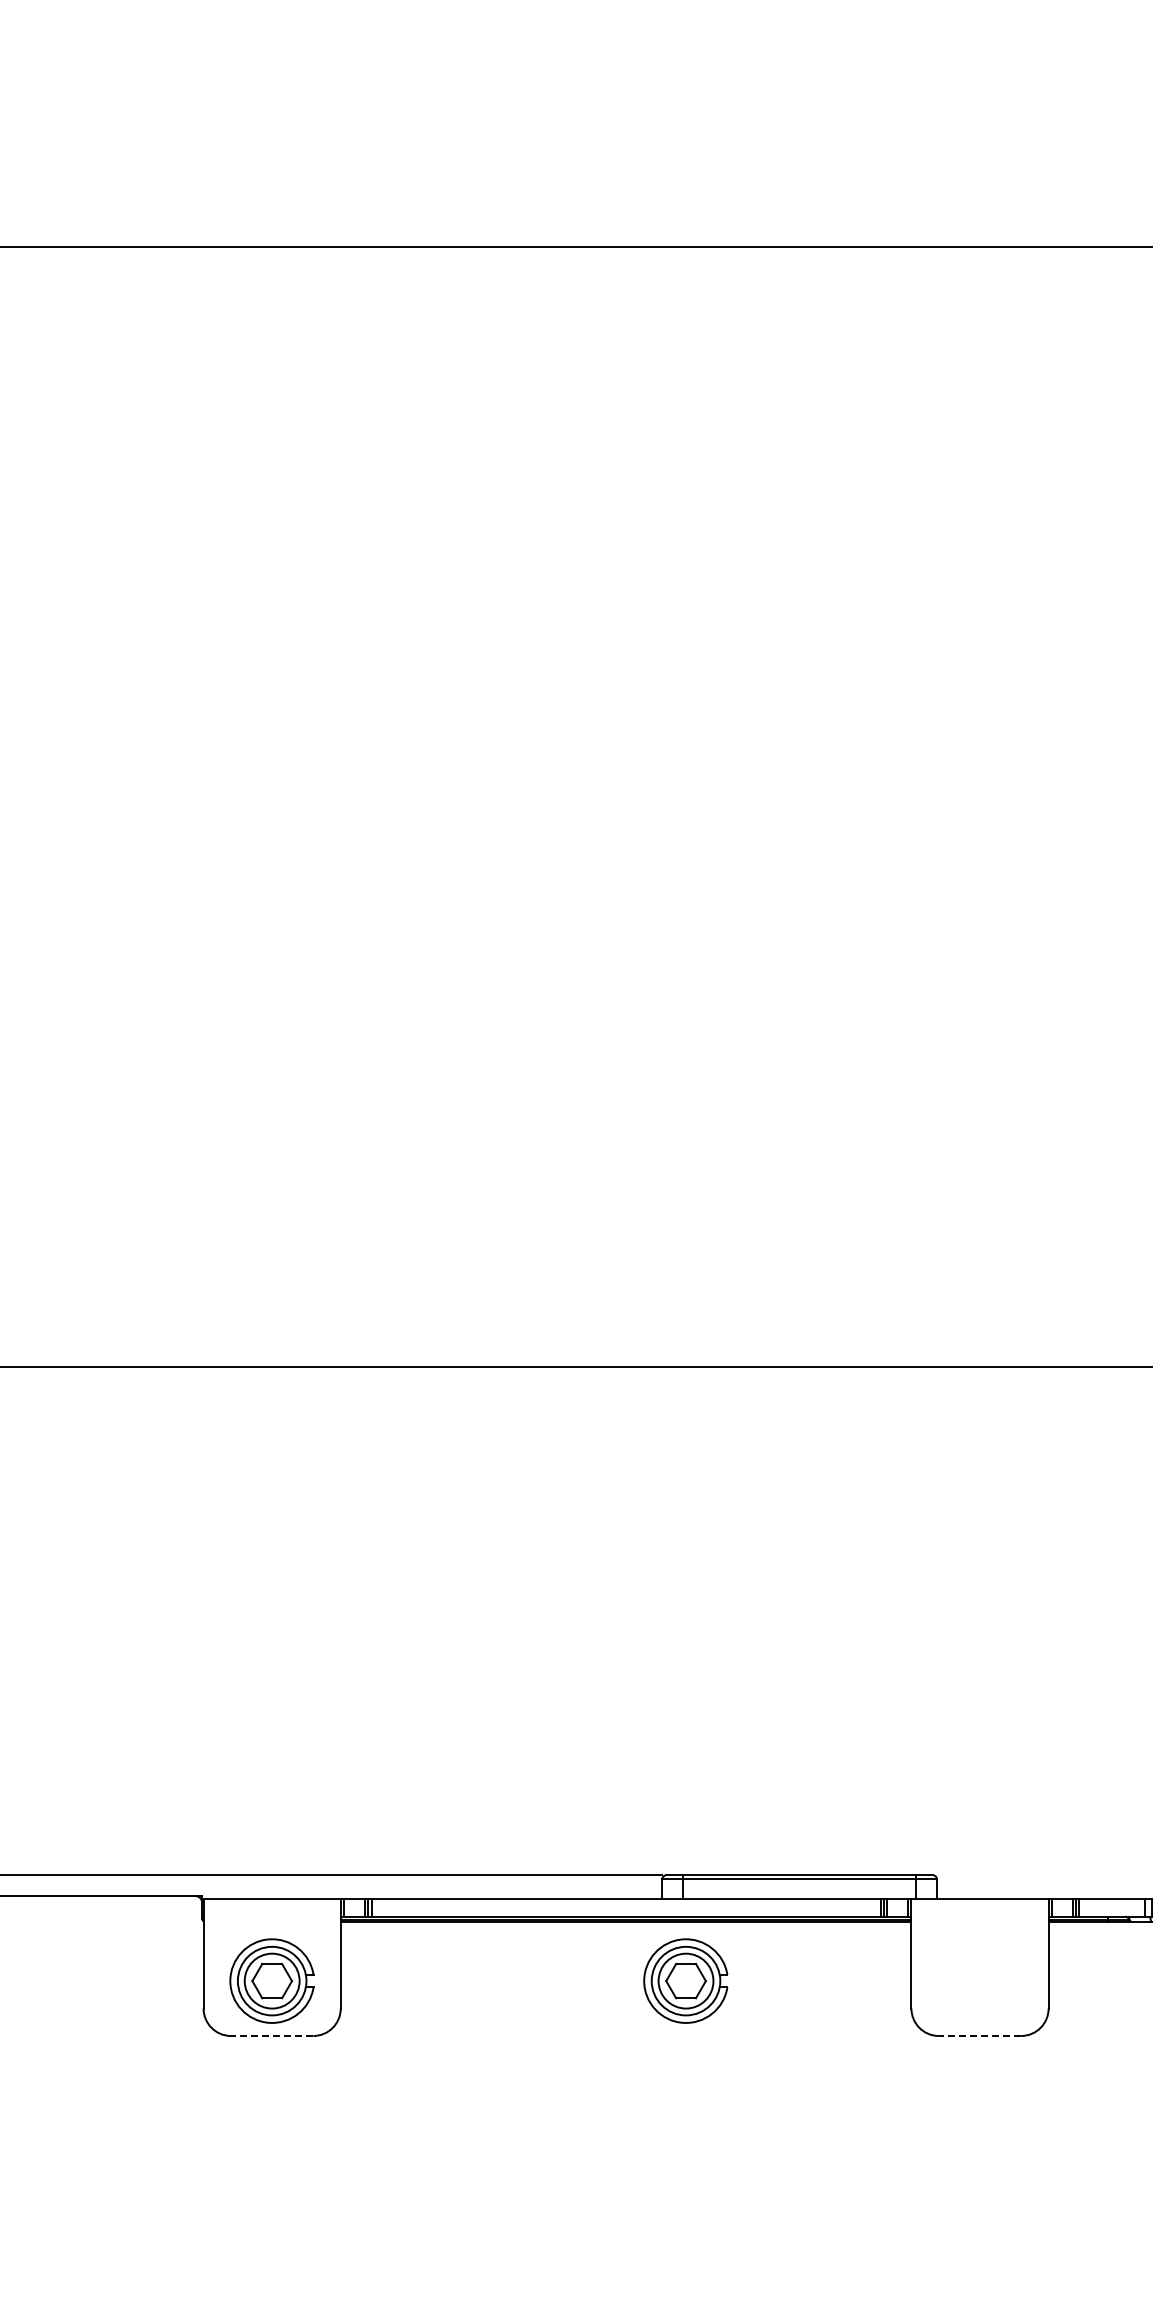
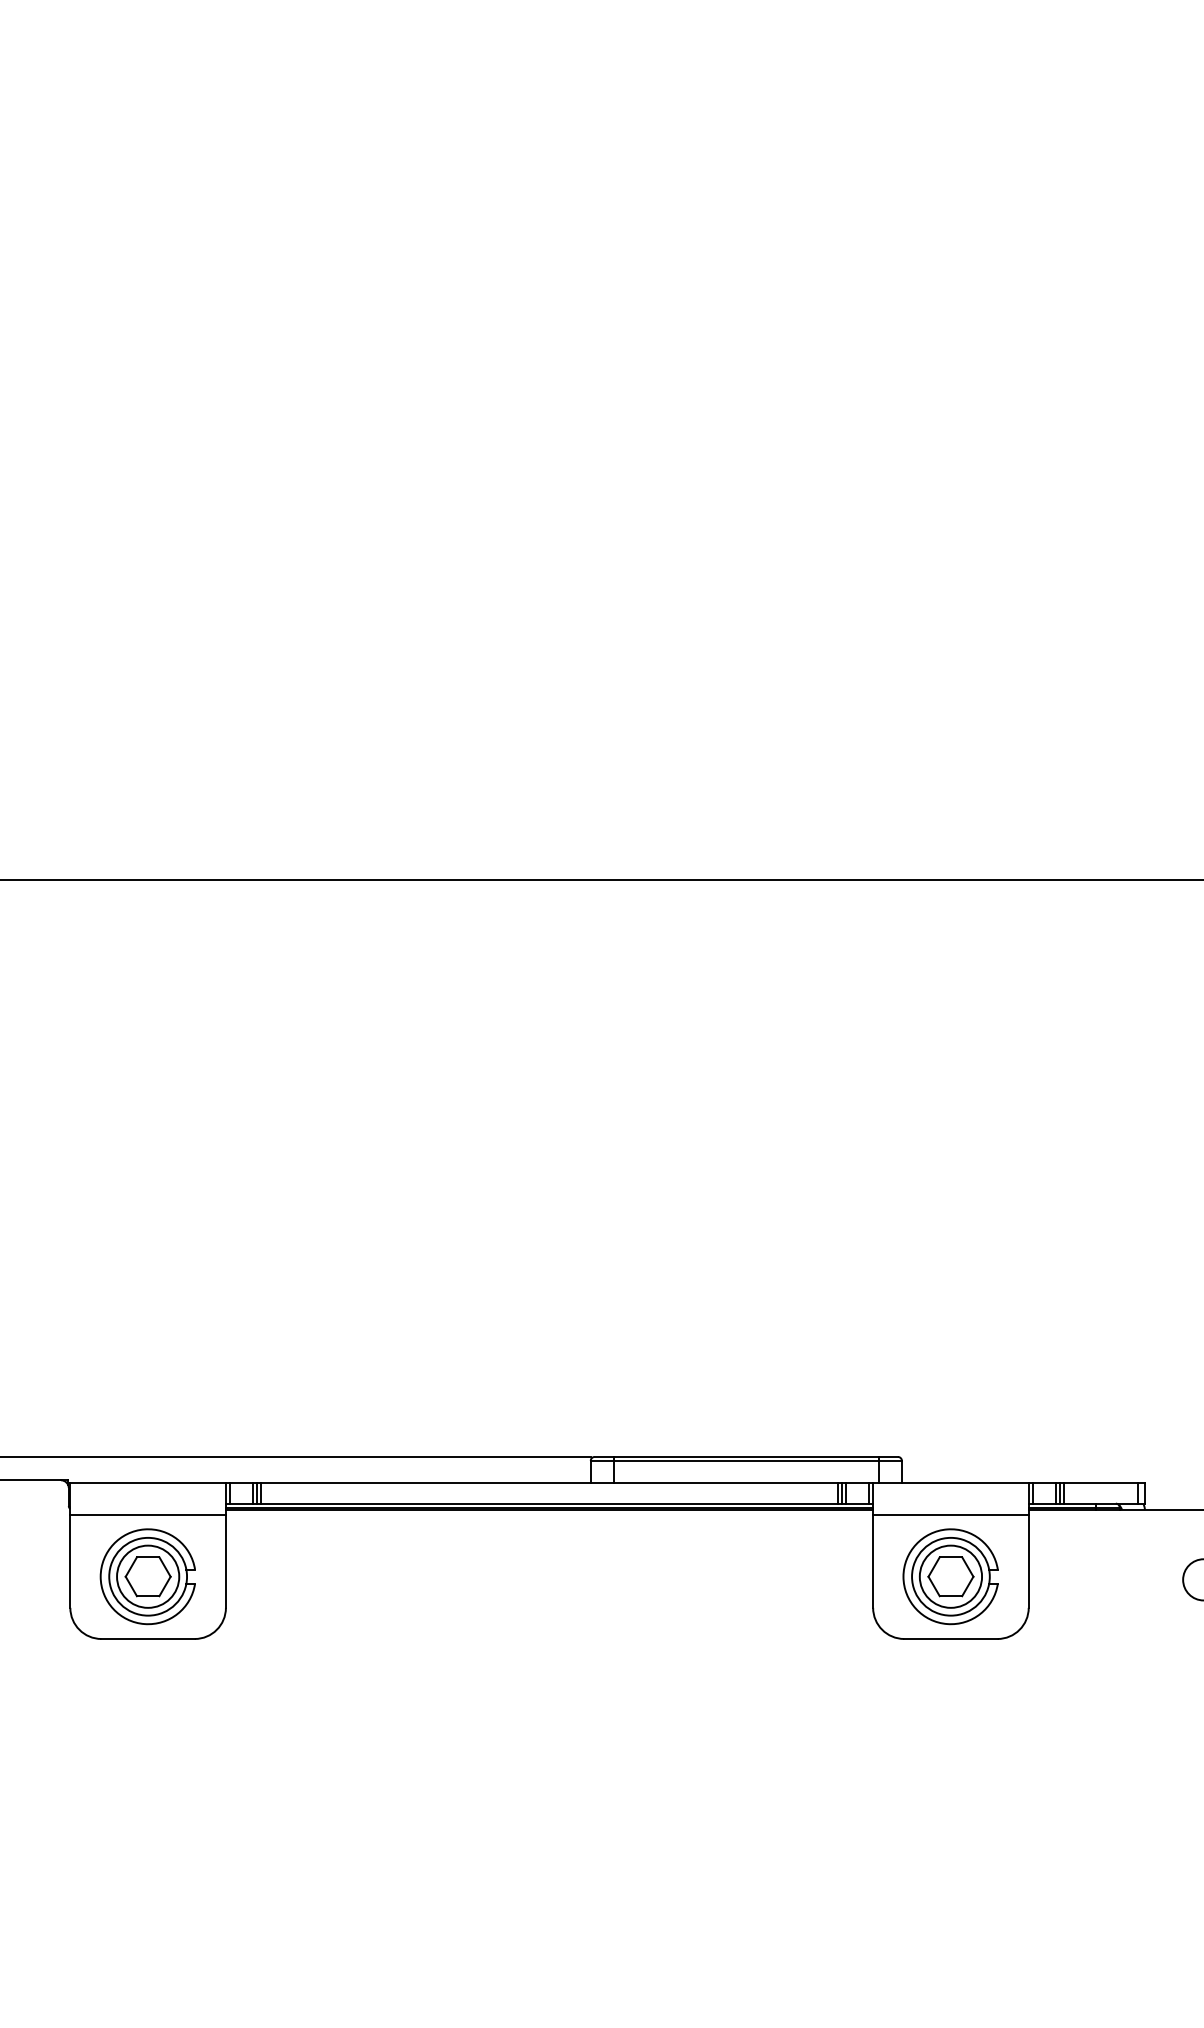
line: (271, 1926) -> (147, 1514), added
line: (979, 1926) -> (950, 1514), added
part: (685, 1980) -> (950, 1576), moved
line: (271, 2035) -> (147, 1638), dashed -> solid
line: (979, 2035) -> (950, 1638), dashed -> solid

